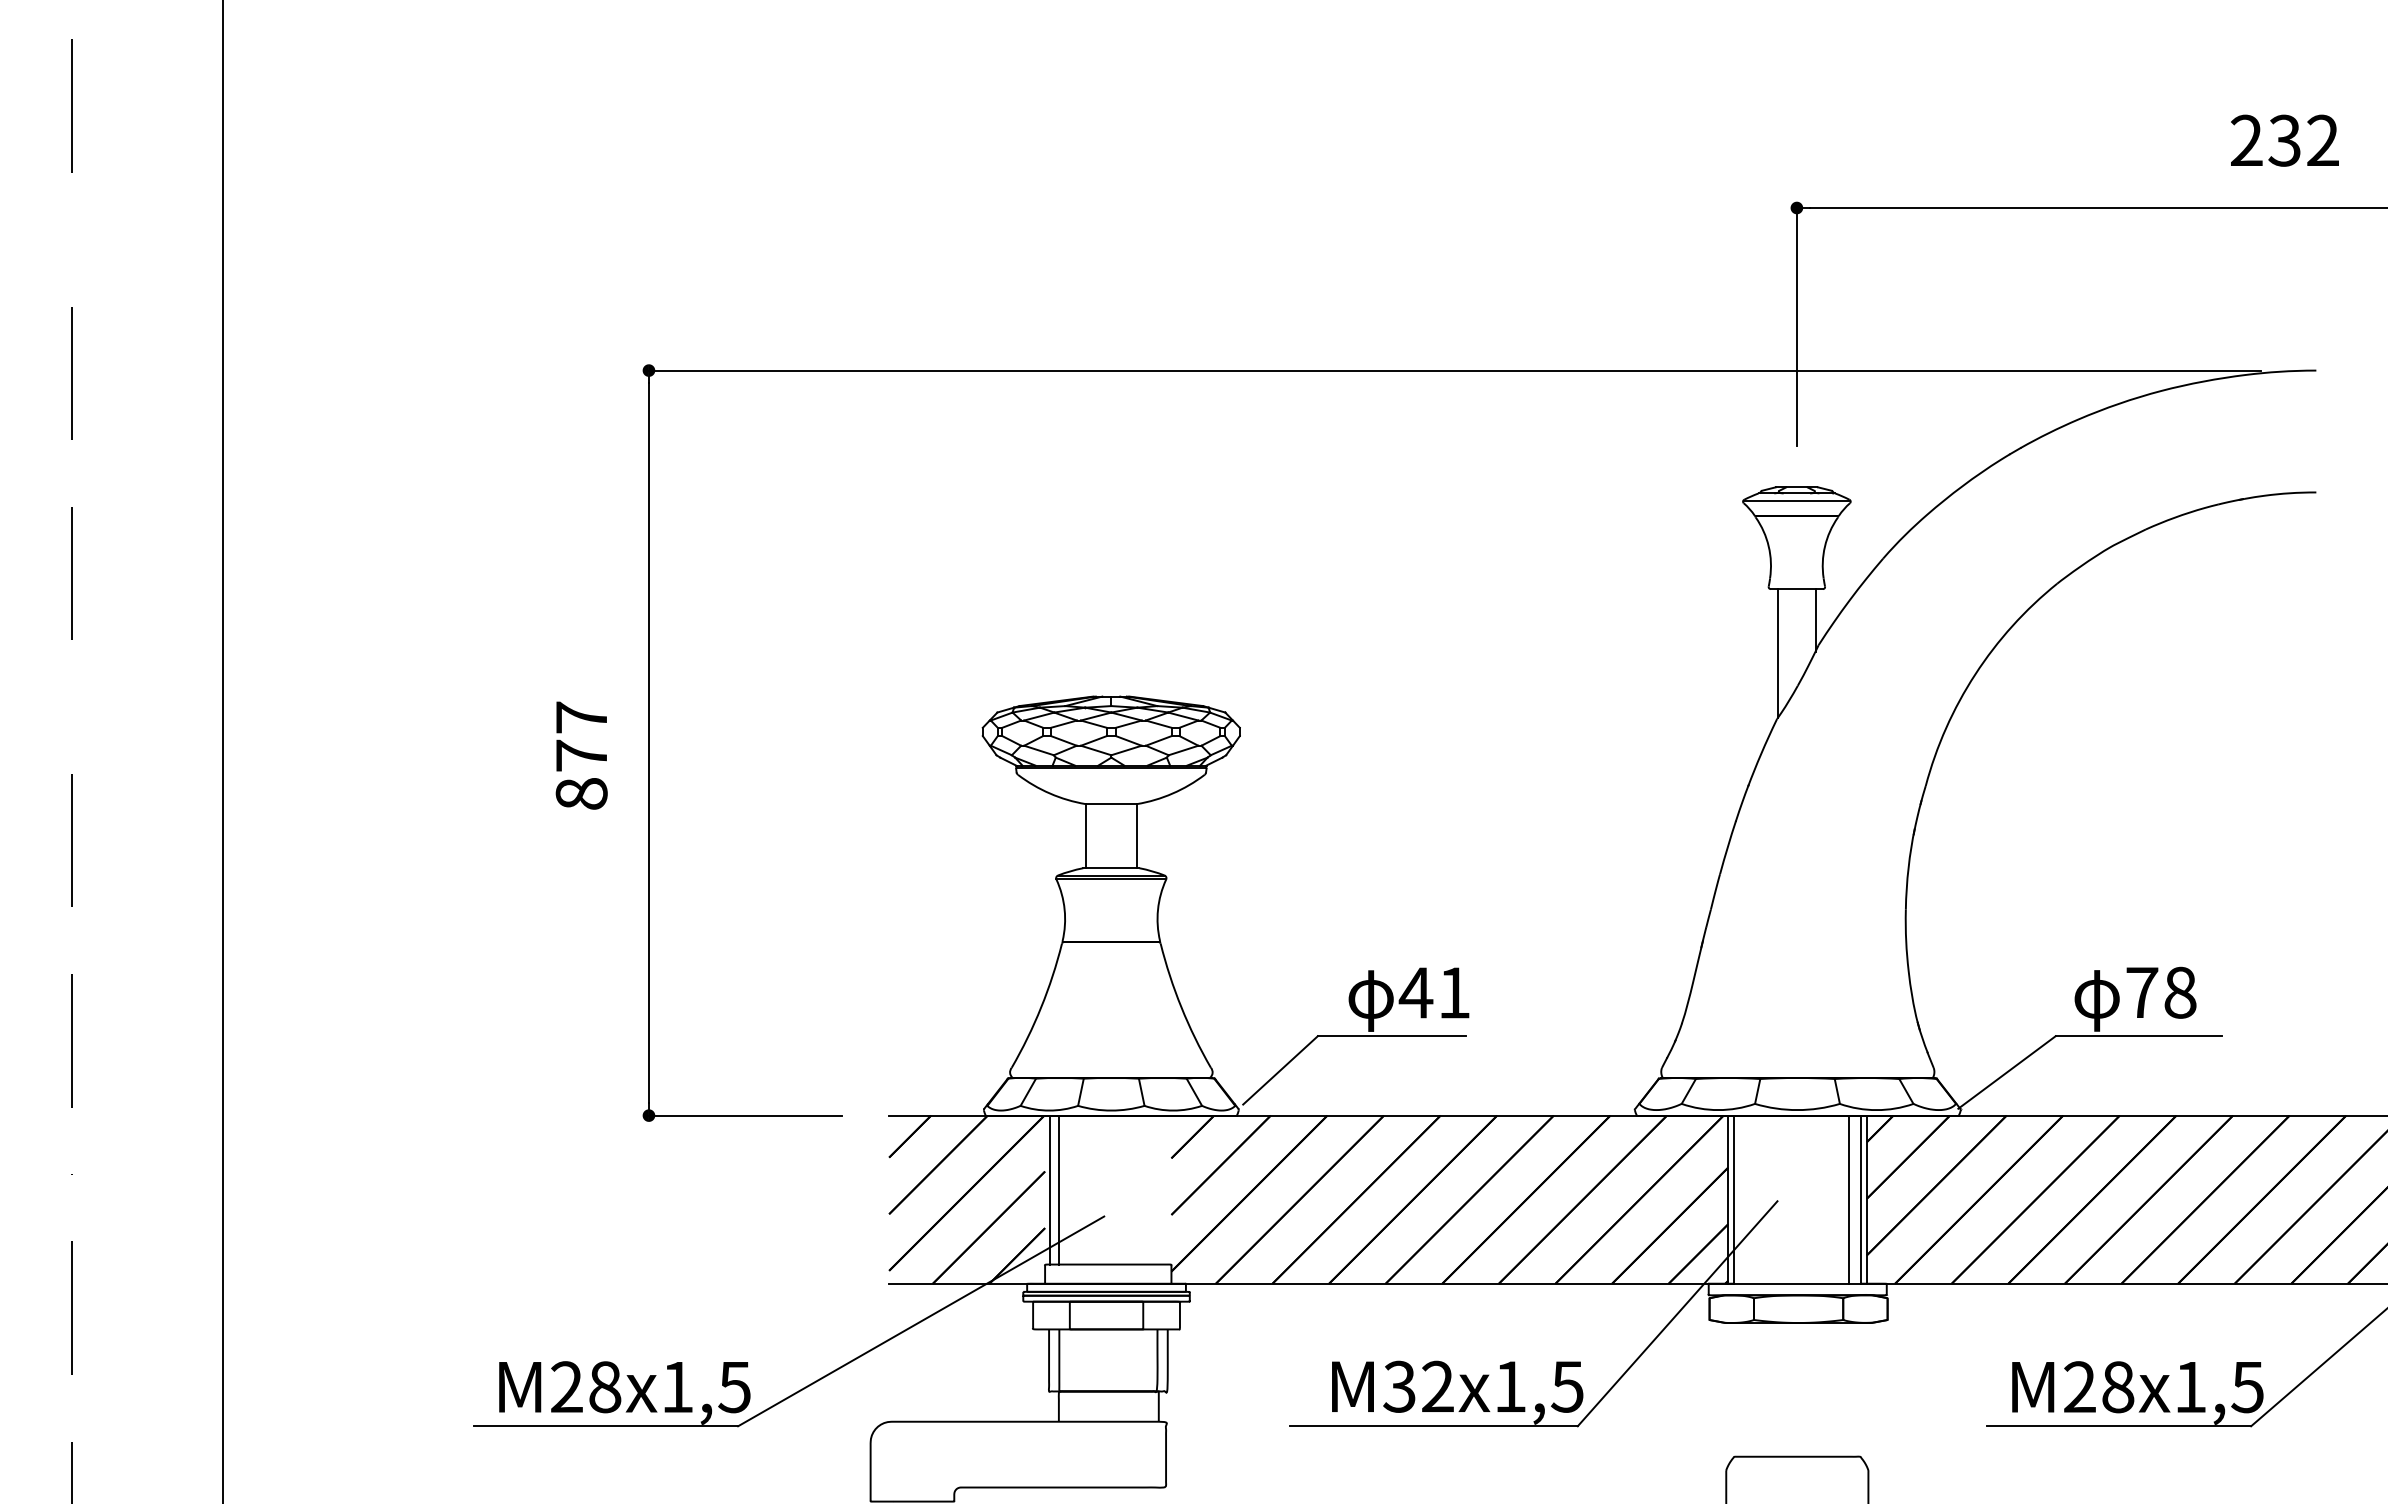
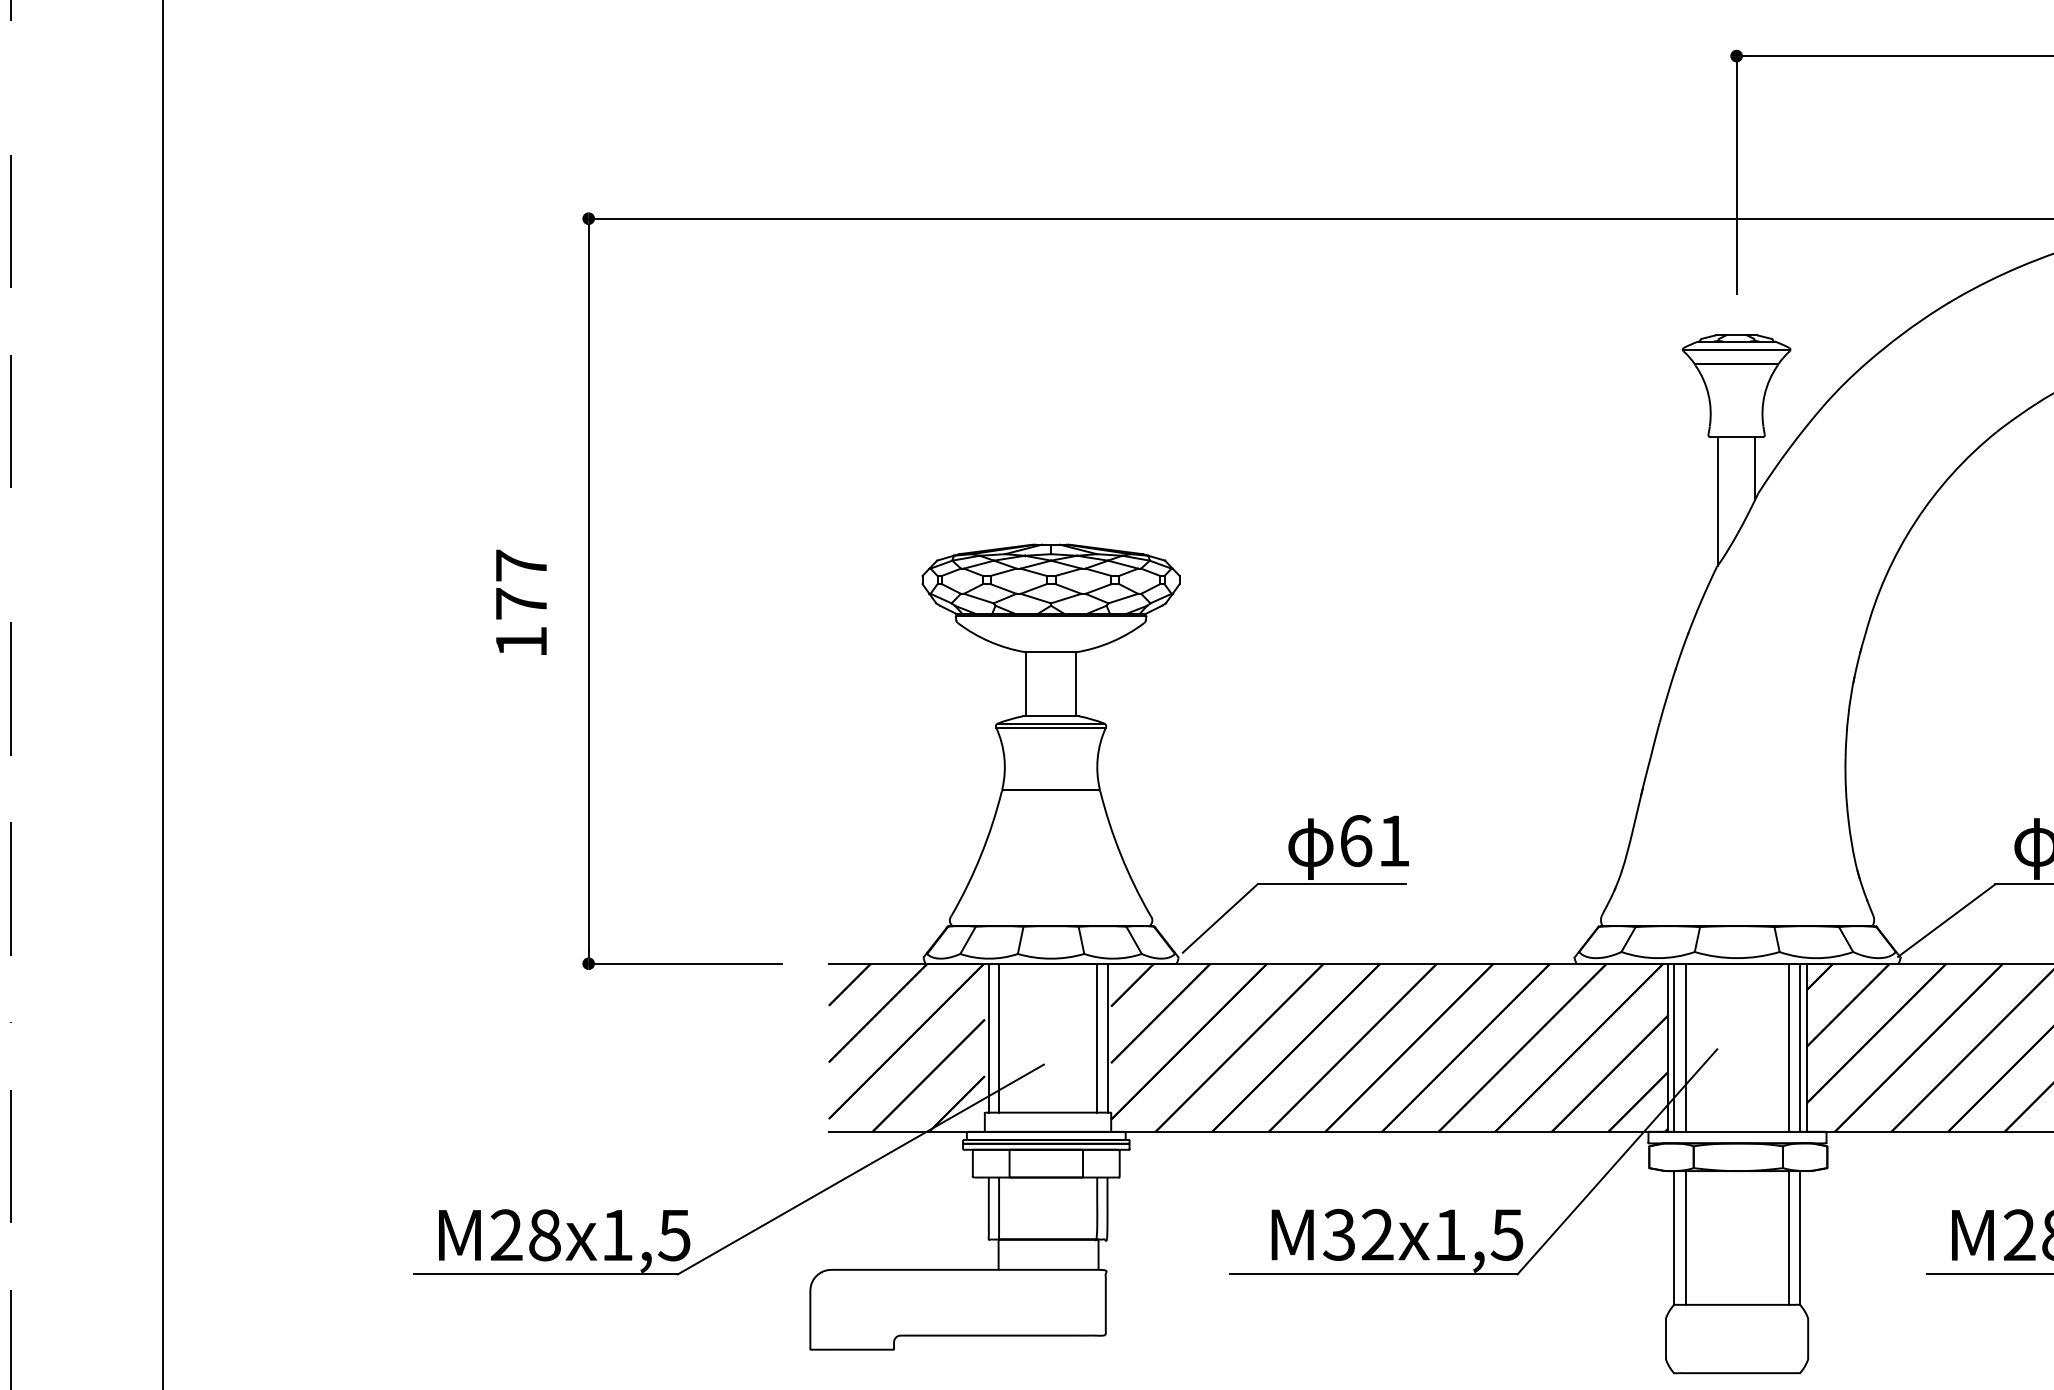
text: (581, 793) -> (521, 641), 877 -> 177
text: (1415, 992) -> (1355, 840), 41 -> 61
line: (1157, 1189) -> (1097, 1037), added
line: (1167, 1189) -> (1107, 1037), added
line: (1745, 1199) -> (1685, 1047), added
line: (1734, 1389) -> (1674, 1237), added
line: (1745, 1389) -> (1685, 1237), added
line: (1848, 1389) -> (1788, 1237), added
line: (1860, 1389) -> (1800, 1237), added

